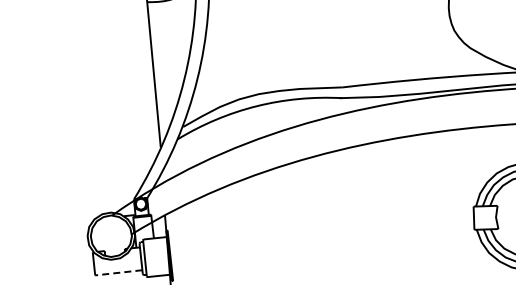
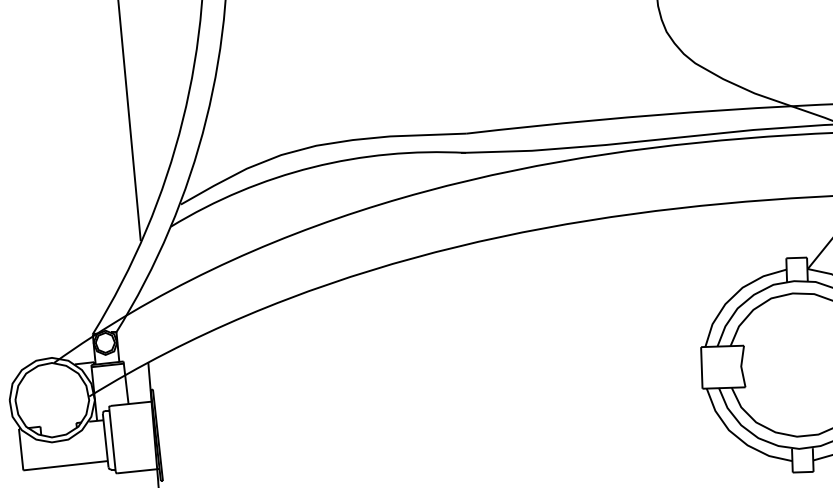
line: (118, 272) -> (65, 465), dashed -> solid

